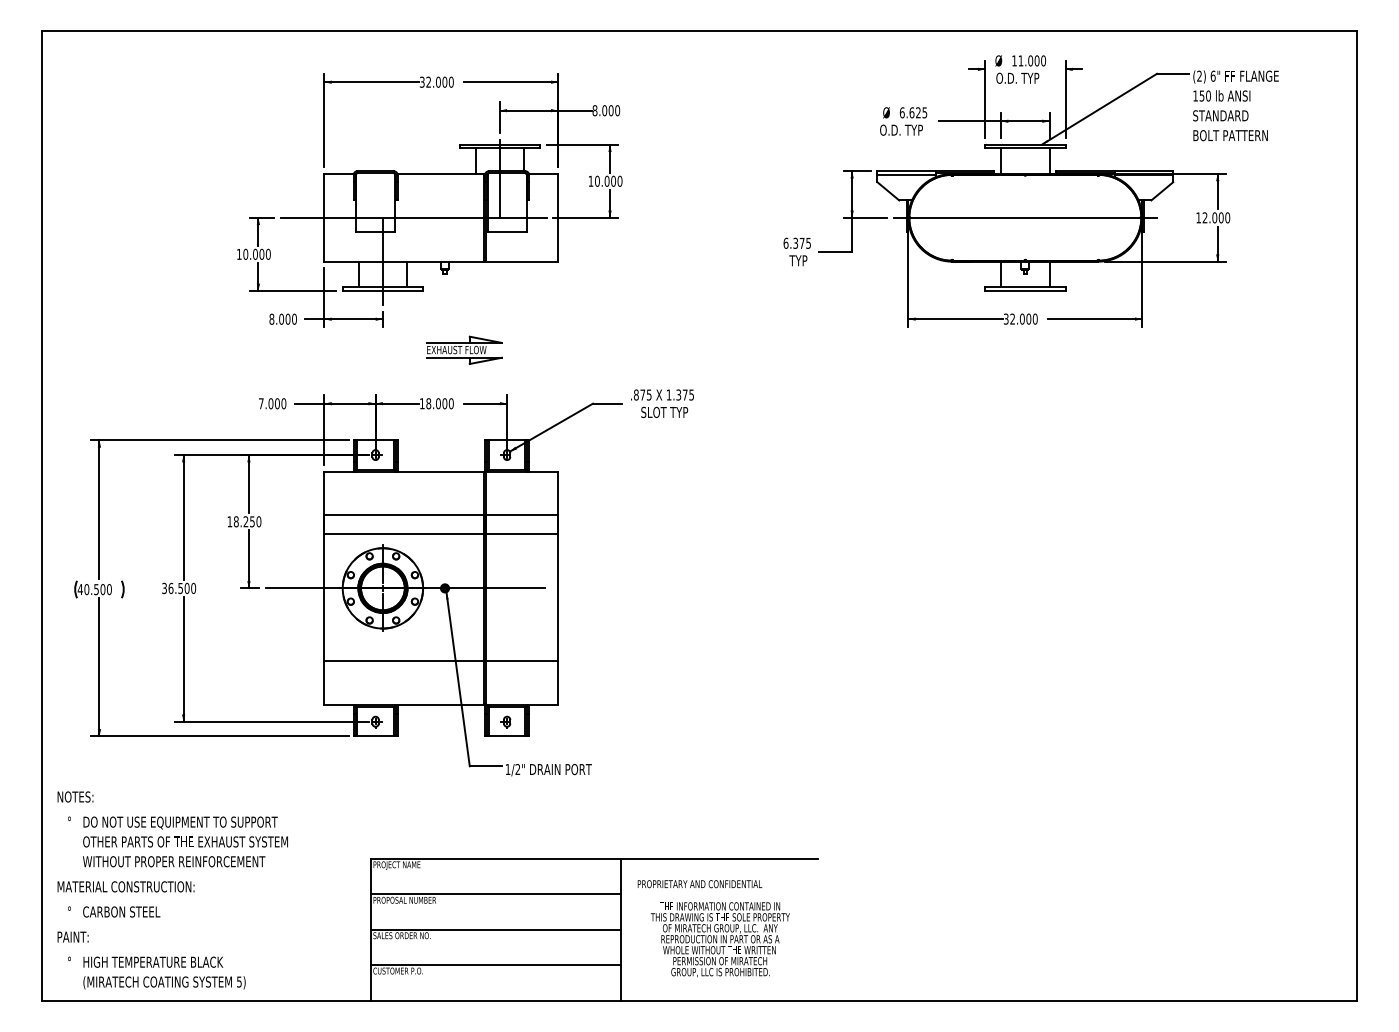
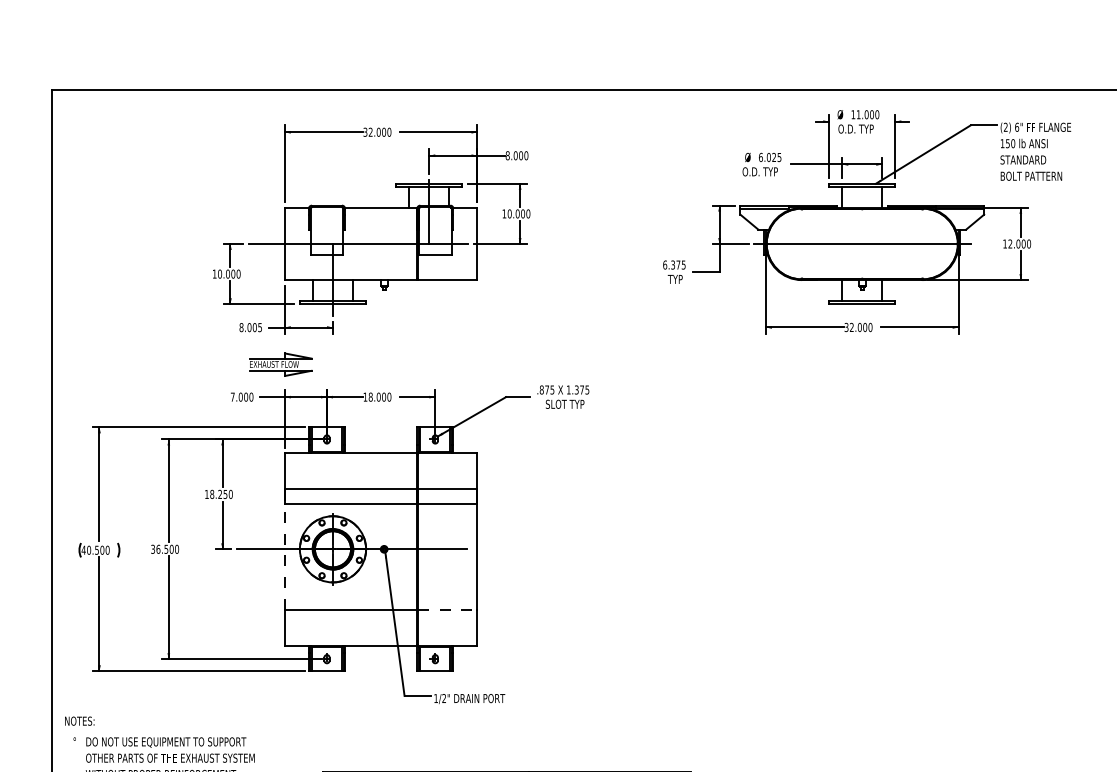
text: (911, 112) -> (768, 157), 6.625 -> 6.025
text: (294, 318) -> (260, 326), 8.000 -> 8.005
part: (464, 349) -> (280, 364), moved
line: (324, 587) -> (284, 548), solid -> dashed
line: (522, 661) -> (448, 609), solid -> dashed

